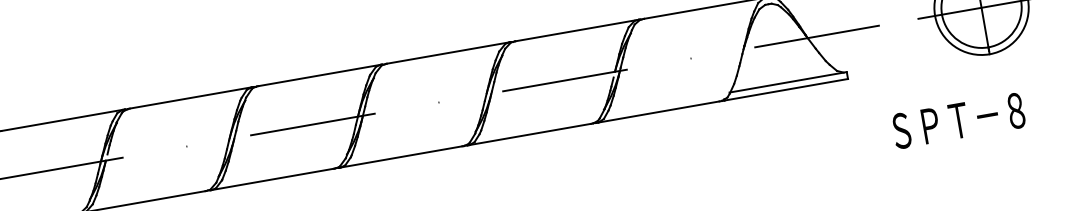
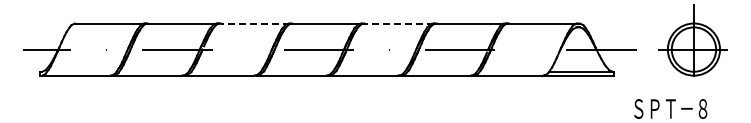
line: (448, 52) -> (399, 23), solid -> dashed
line: (191, 97) -> (255, 23), solid -> dashed

